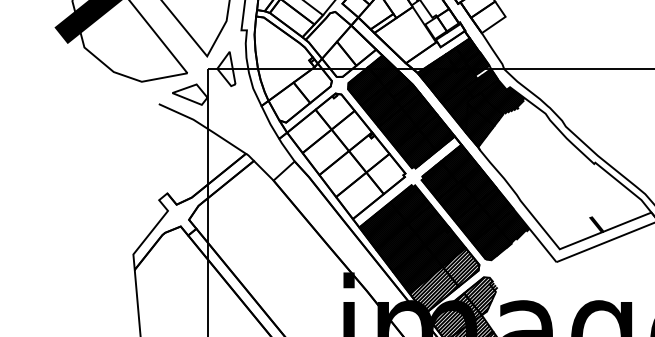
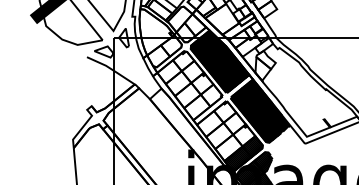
hatch: (469, 91) -> (257, 50), removed
hatch: (413, 239) -> (226, 131), removed

